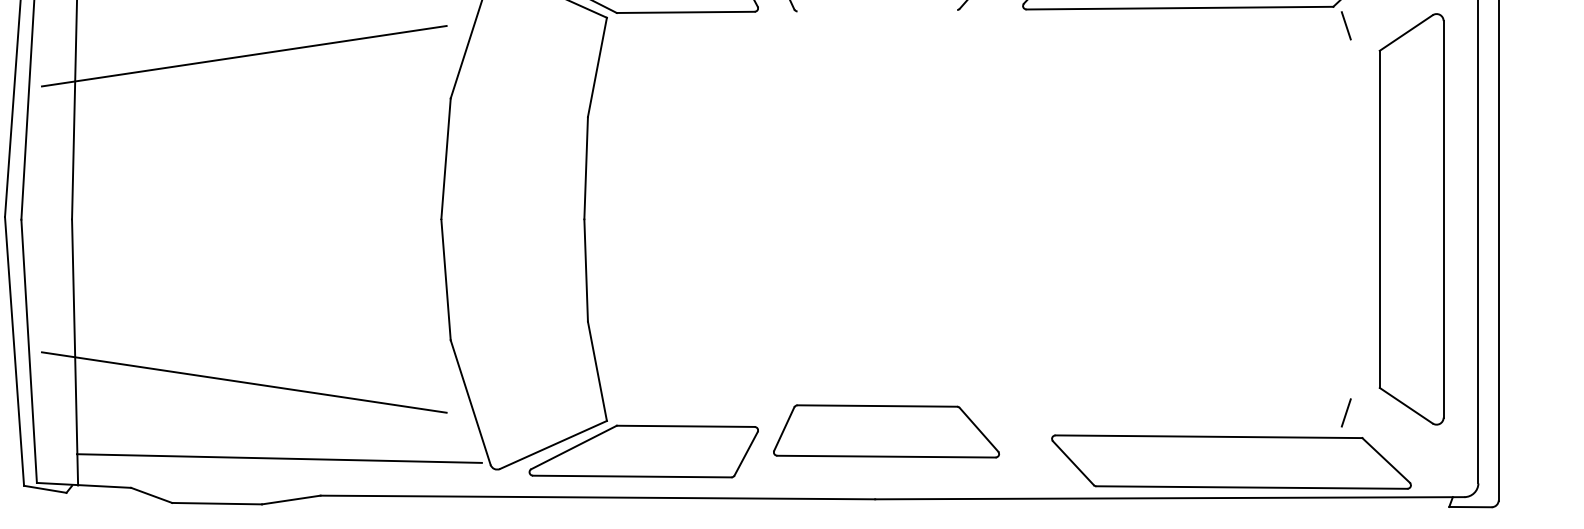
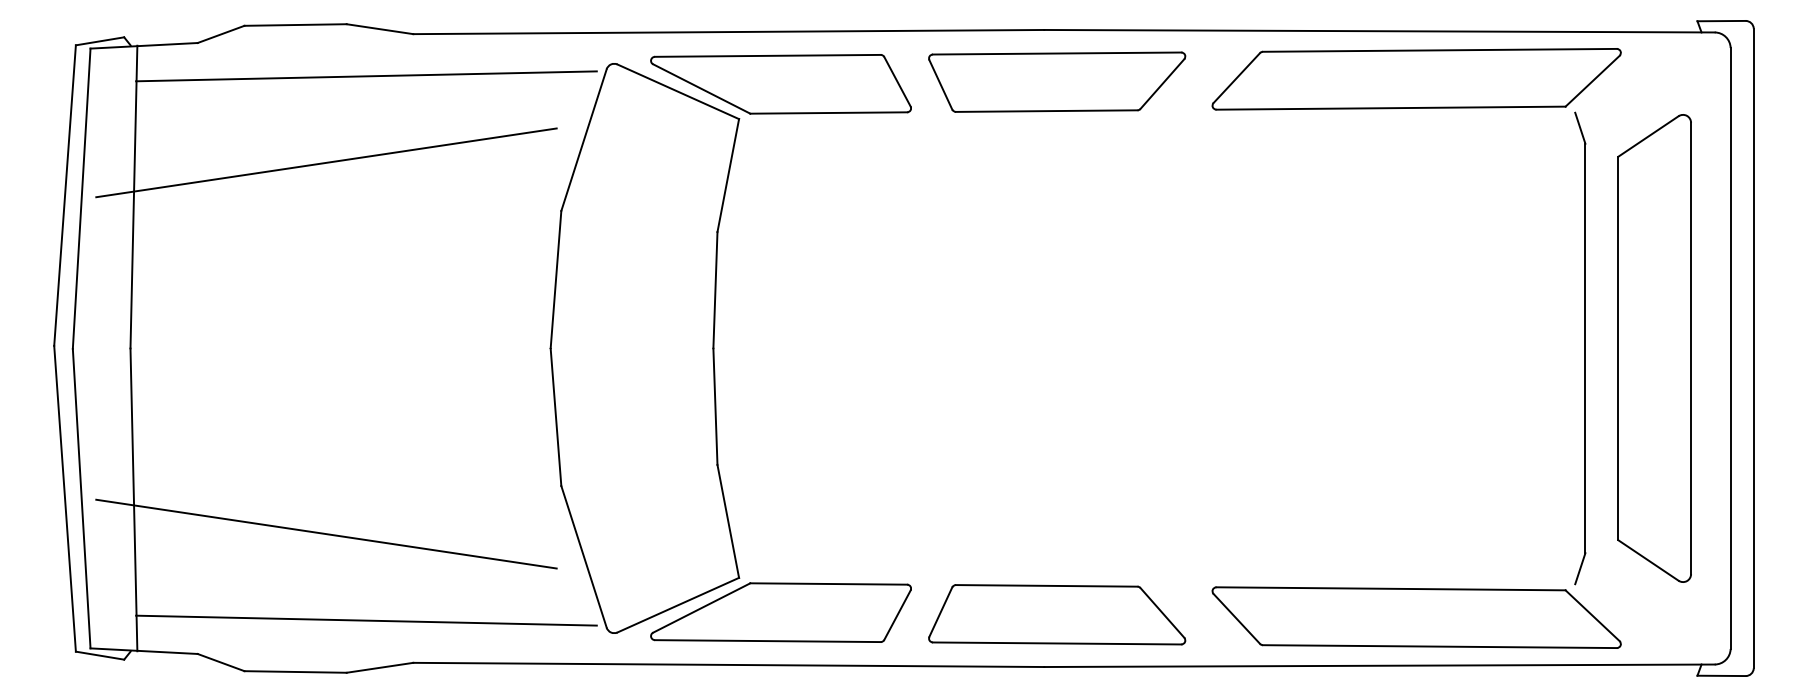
line: (877, 10) -> (1046, 110), added
line: (1350, 219) -> (1585, 348), added
part: (886, 431) -> (1057, 614), moved
part: (1231, 461) -> (1416, 617), moved

